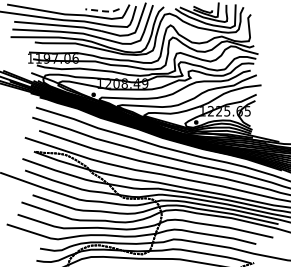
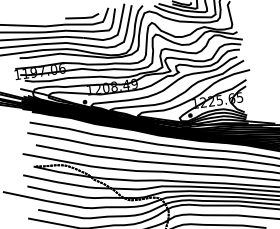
line: (104, 11) -> (84, 18), dashed -> solid

